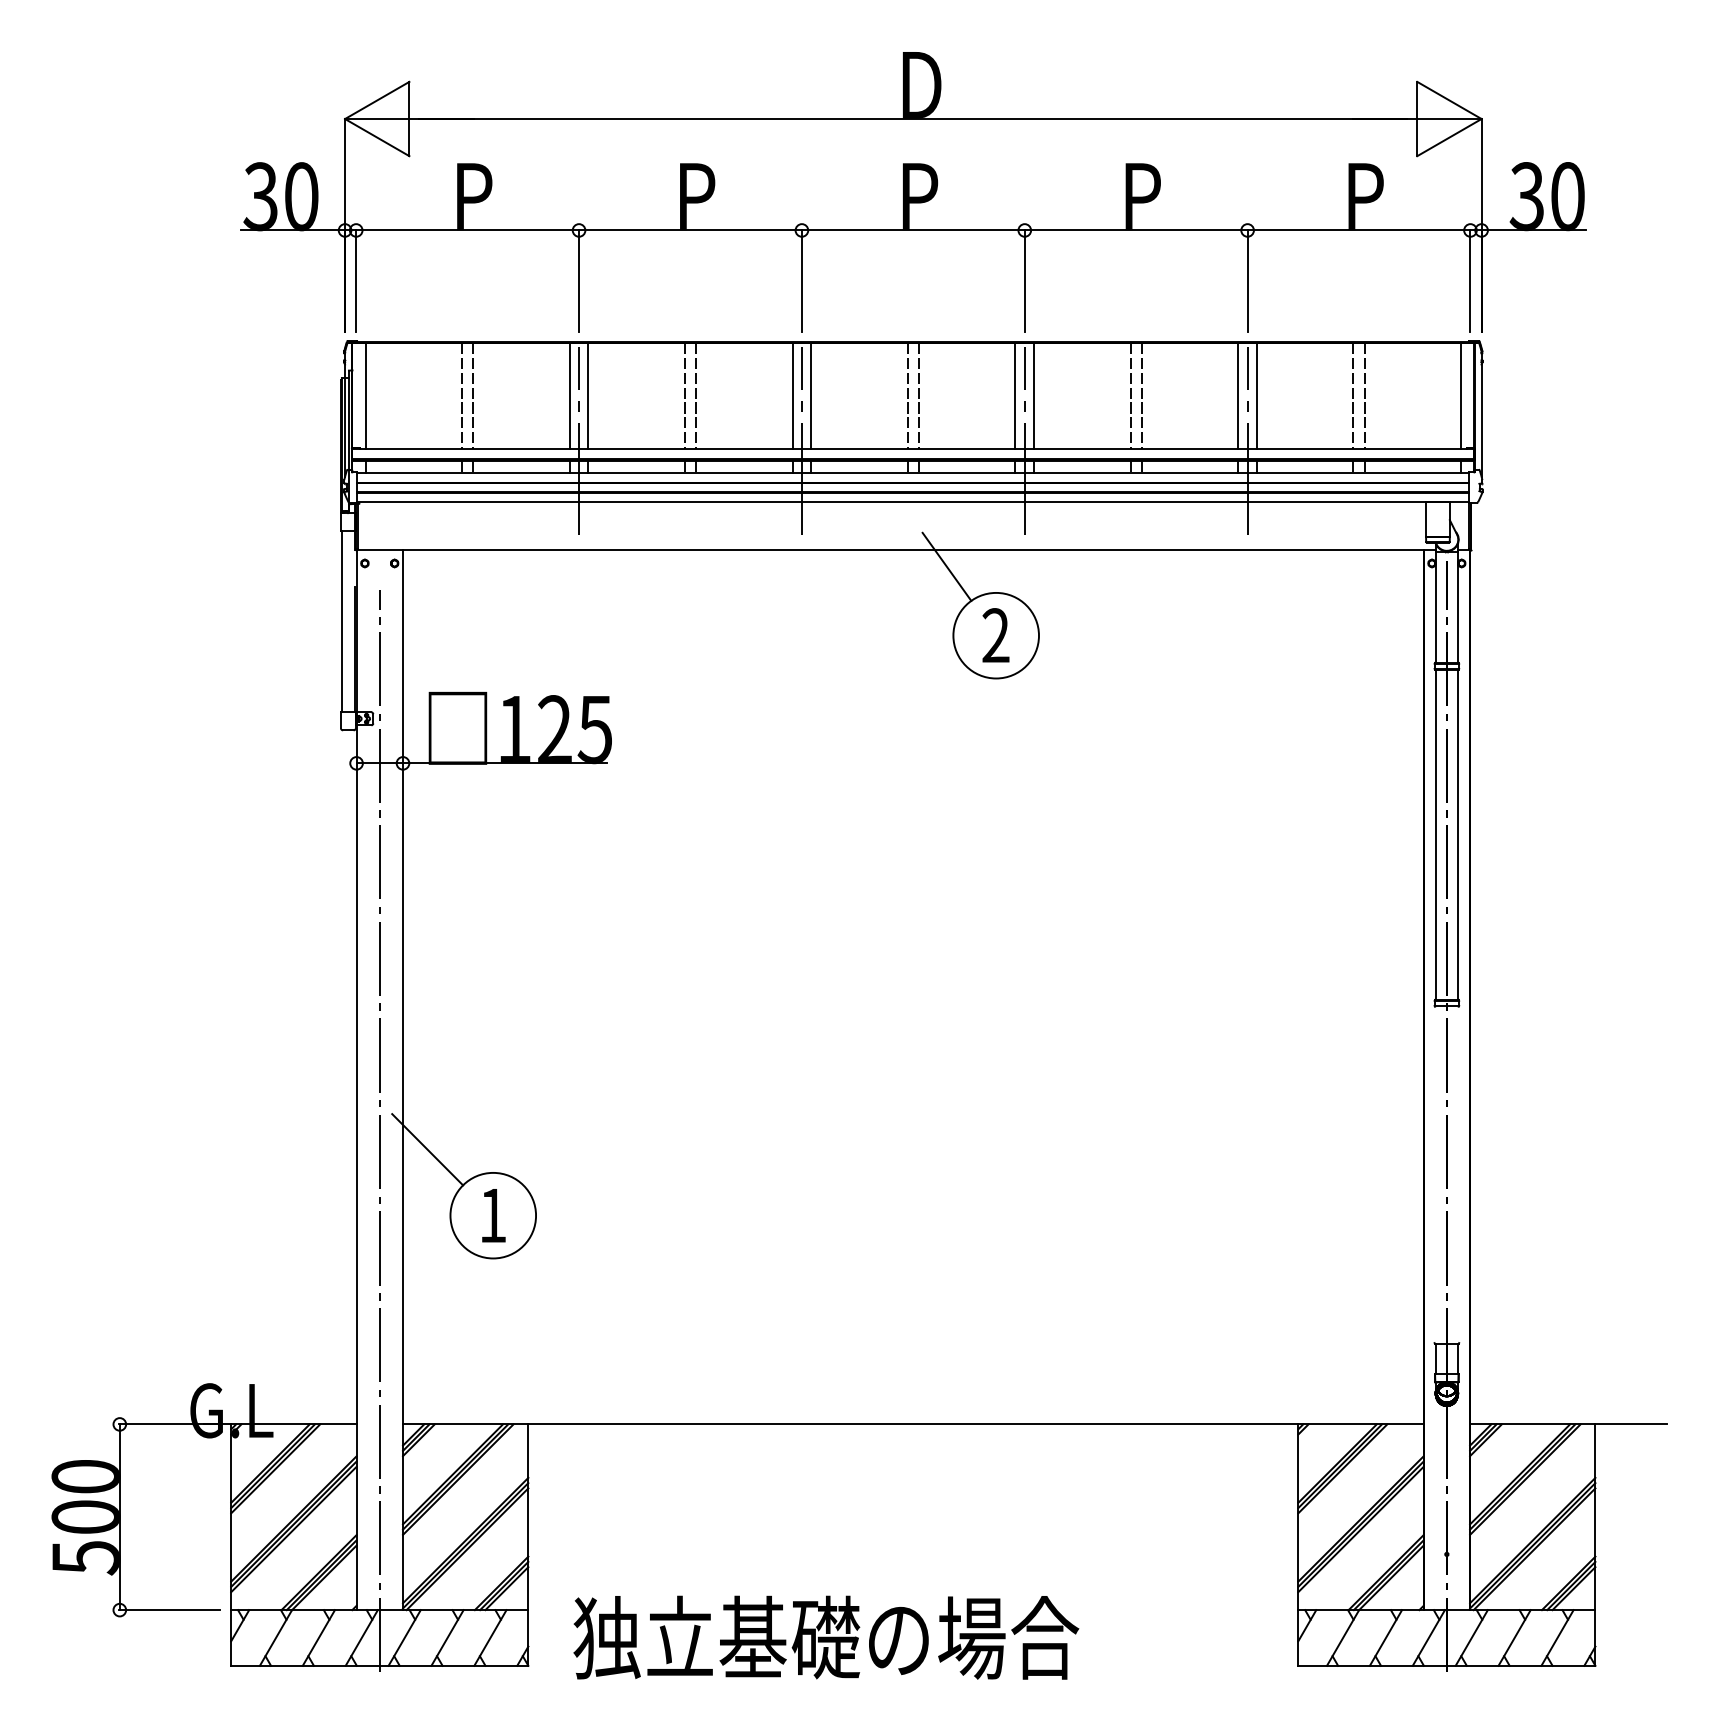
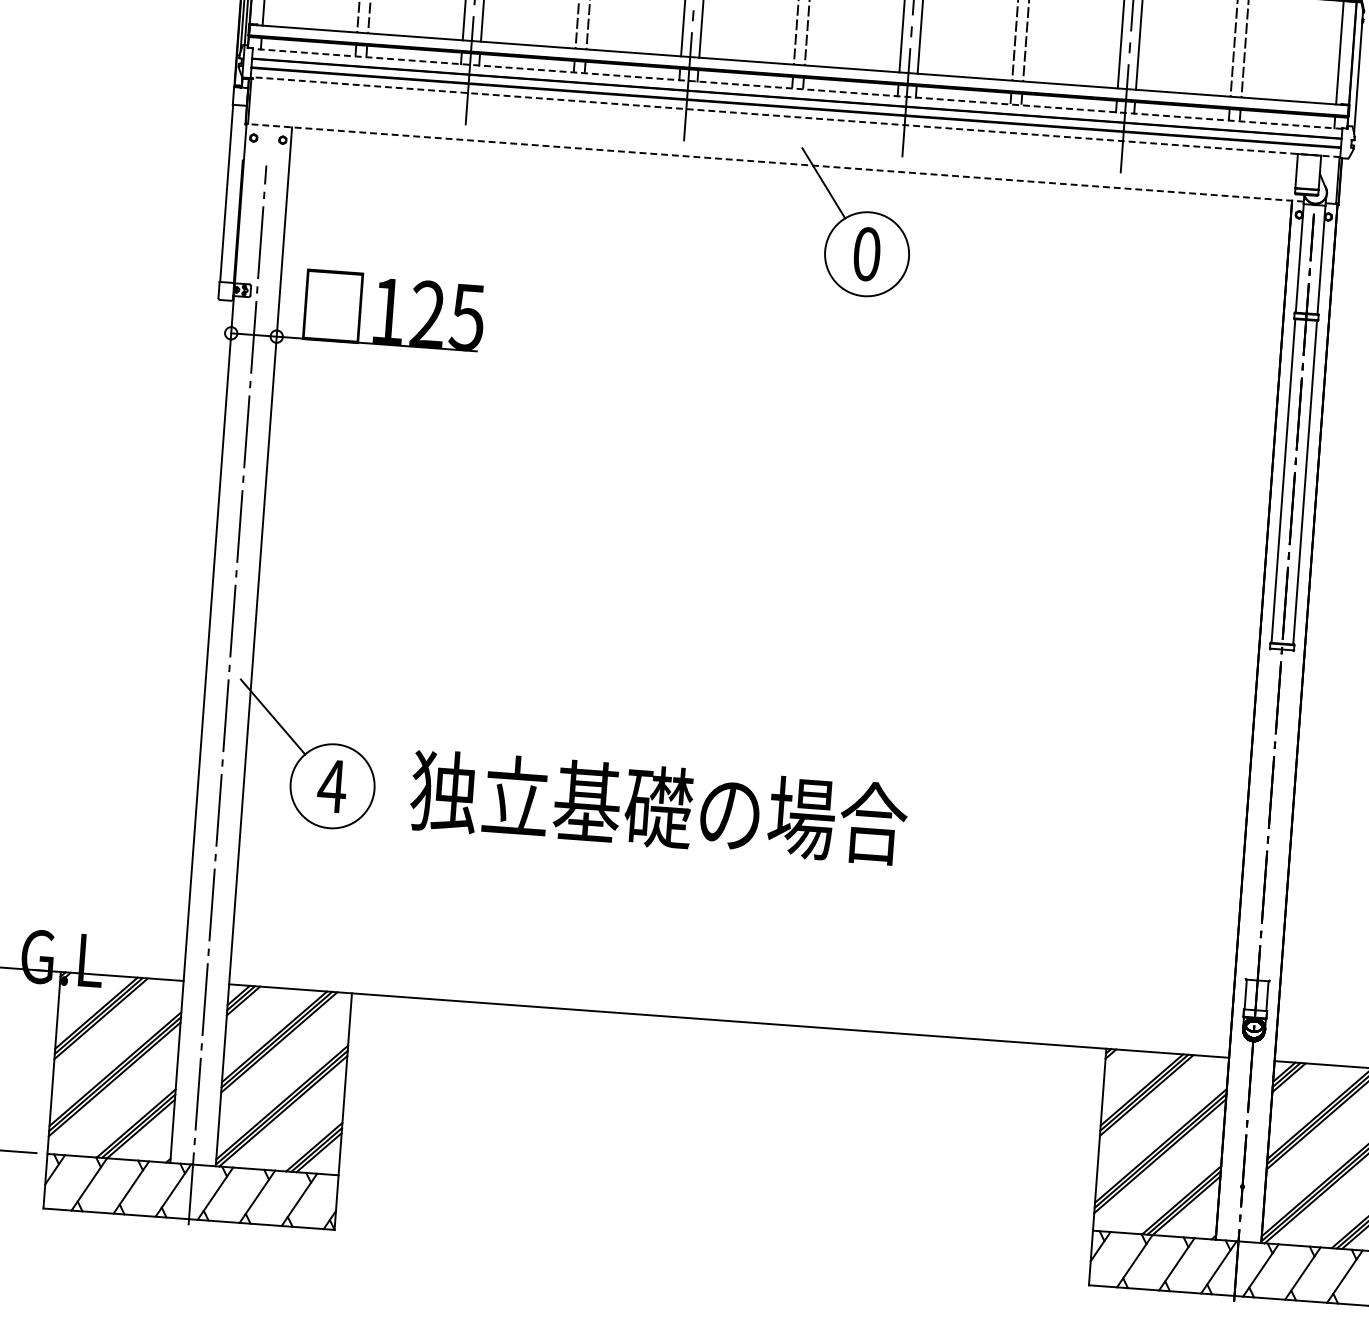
line: (912, 472) -> (796, 88), solid -> dashed
line: (912, 501) -> (794, 116), solid -> dashed
line: (895, 549) -> (774, 162), solid -> dashed
text: (995, 635) -> (866, 254), 2 -> 0
text: (492, 1215) -> (331, 786), 1 -> 4
text: (826, 1637) -> (659, 807), moved

